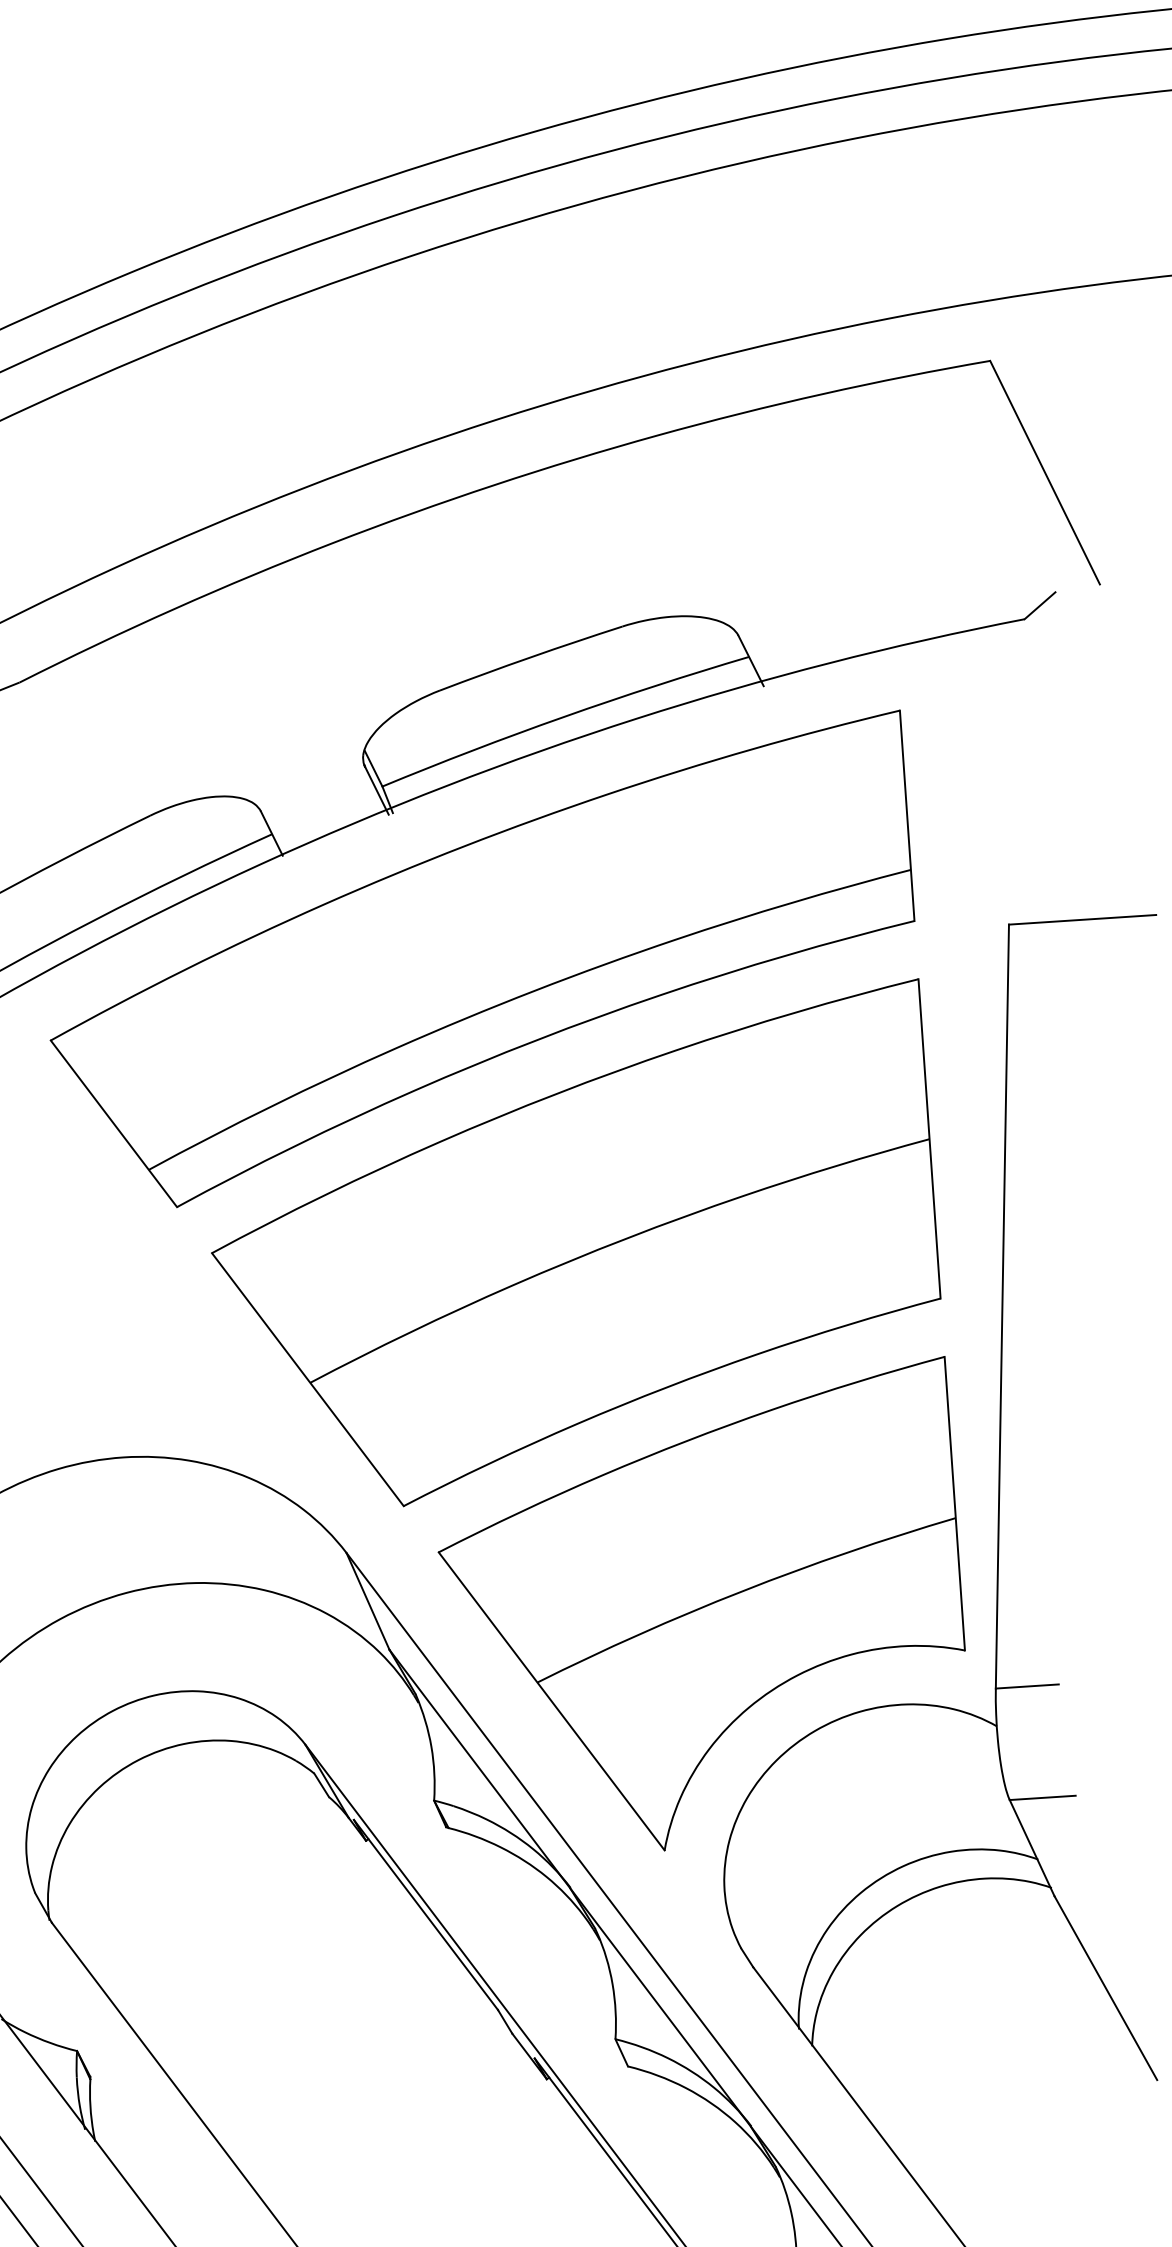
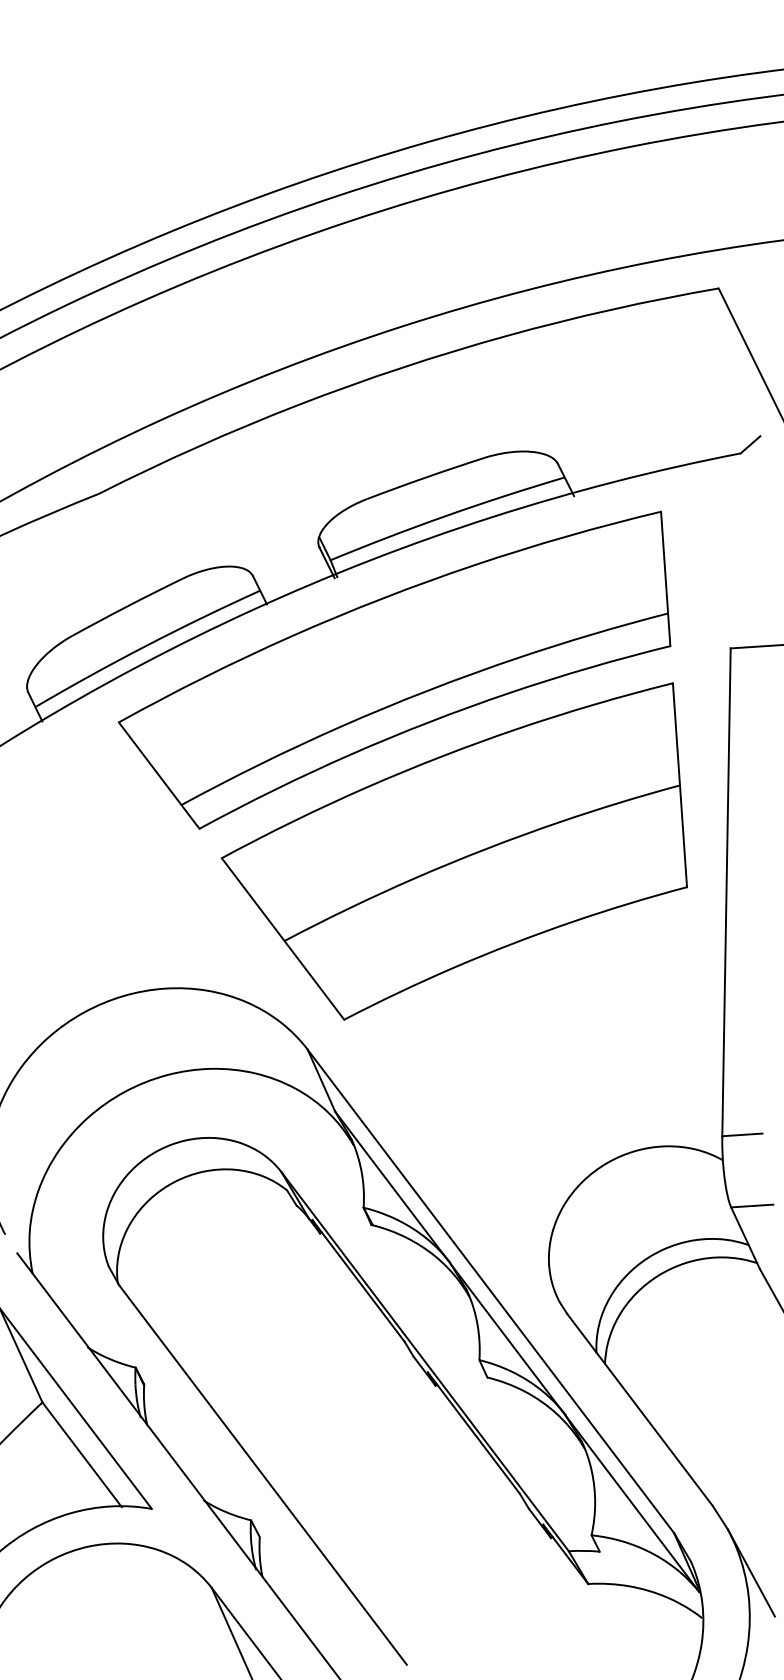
part: (701, 1602) -> (534, 1081), removed

